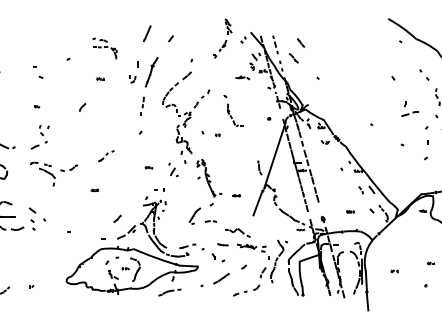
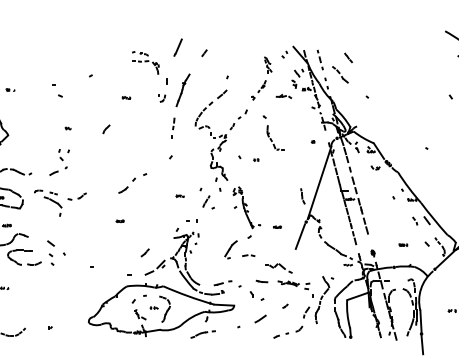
part: (222, 38) -> (261, 78), moved
part: (104, 48) -> (145, 62), moved
part: (293, 58) -> (340, 75), size x1.67
part: (36, 106) -> (67, 128), moved
part: (106, 155) -> (132, 182), size x1.67
part: (173, 169) -> (207, 198), size x1.43
part: (53, 173) -> (59, 202), moved
part: (221, 278) -> (260, 318), size x0.62

